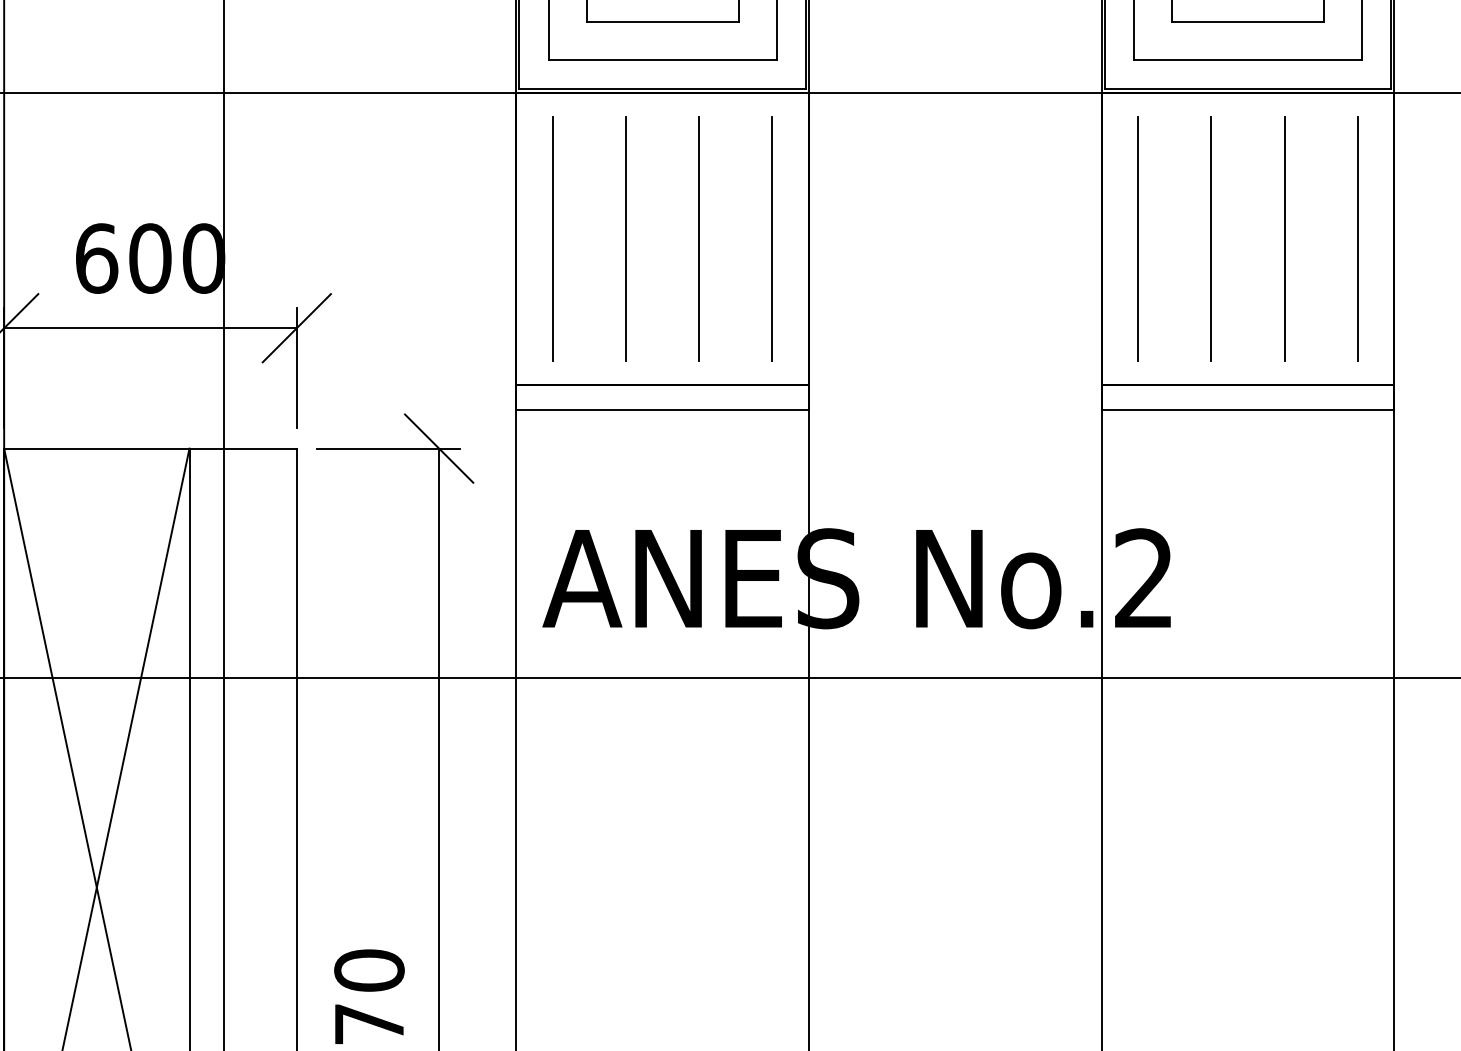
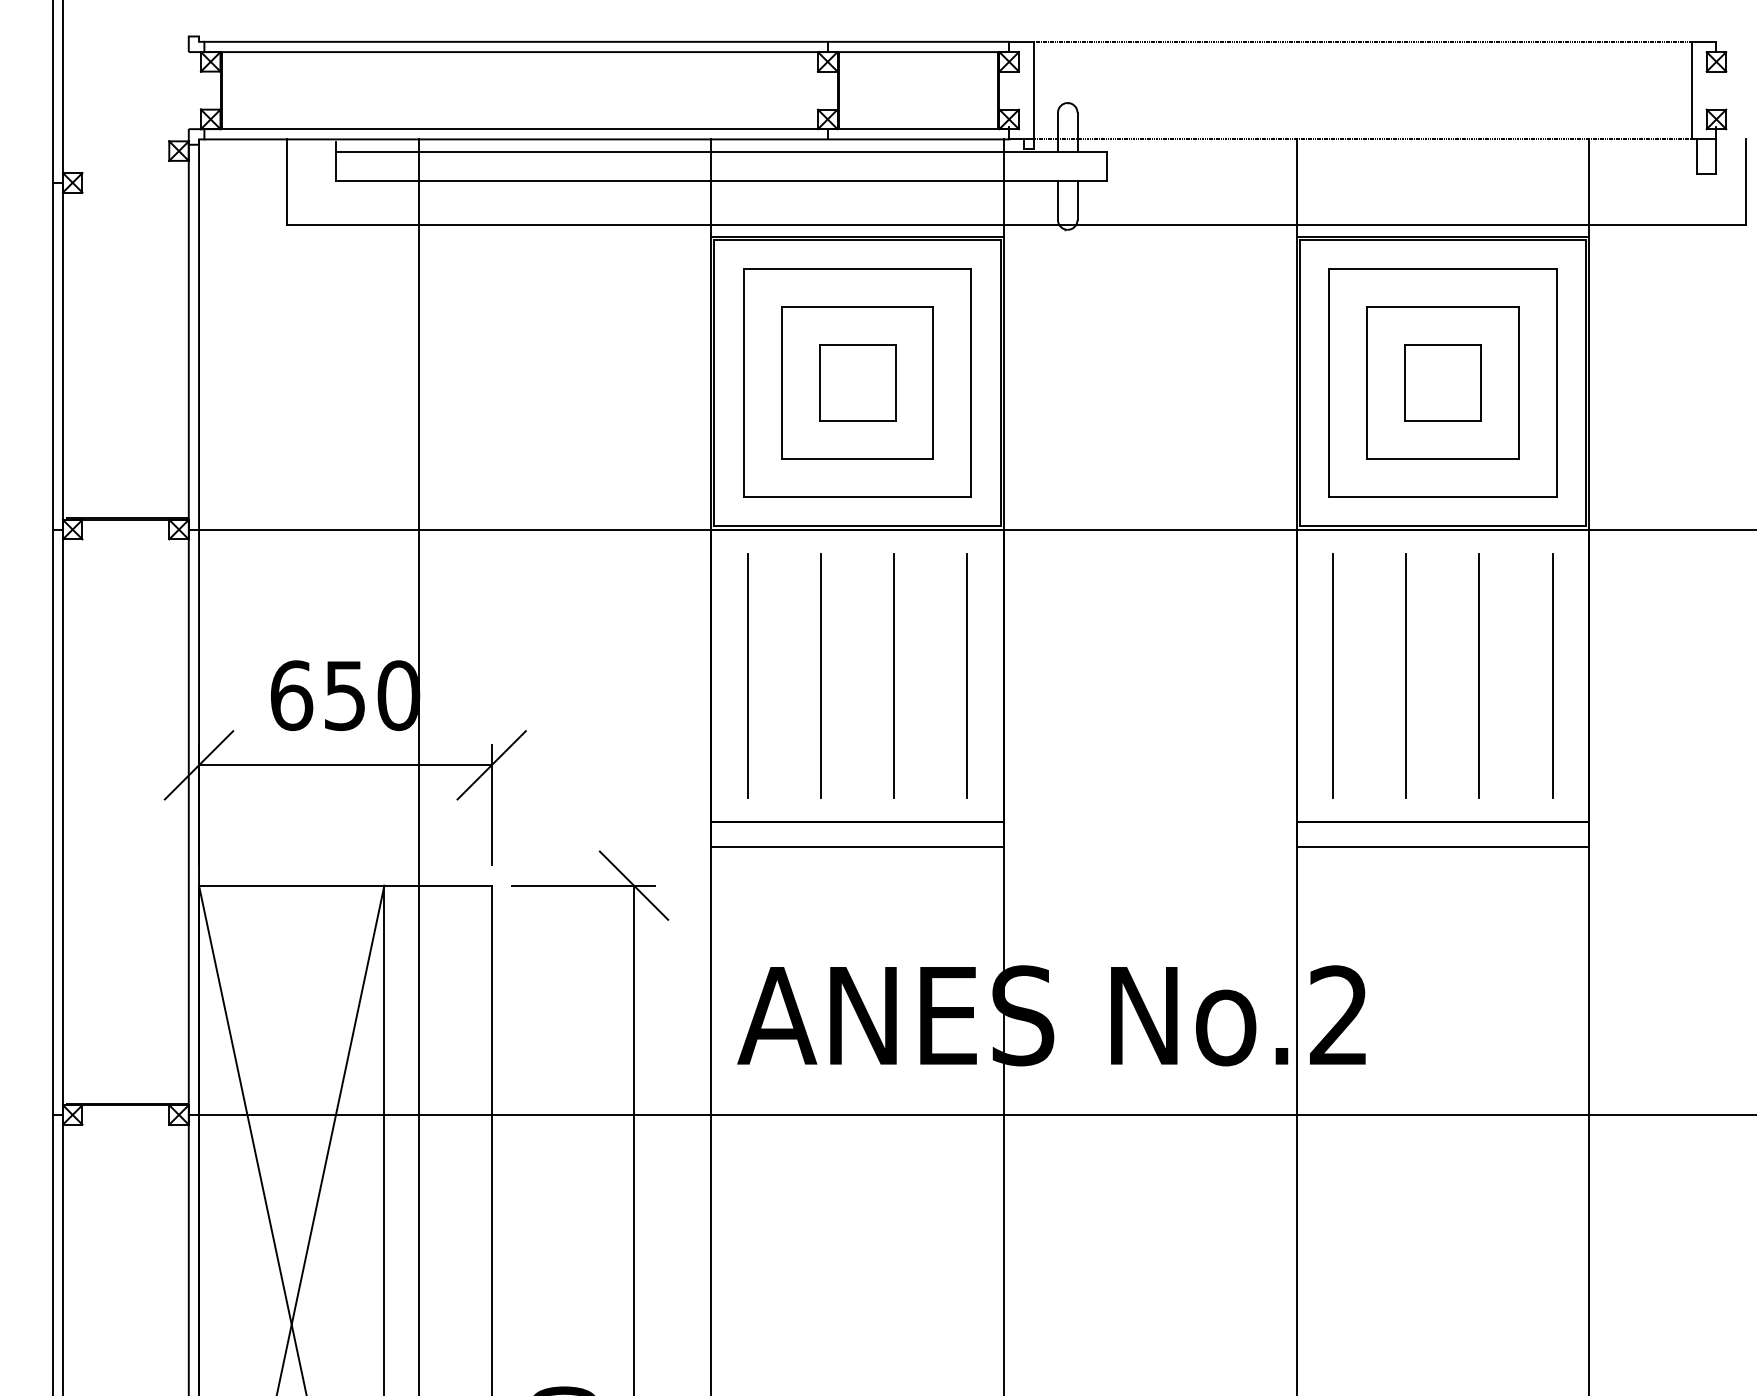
text: (150, 258) -> (345, 695), 600 -> 650

